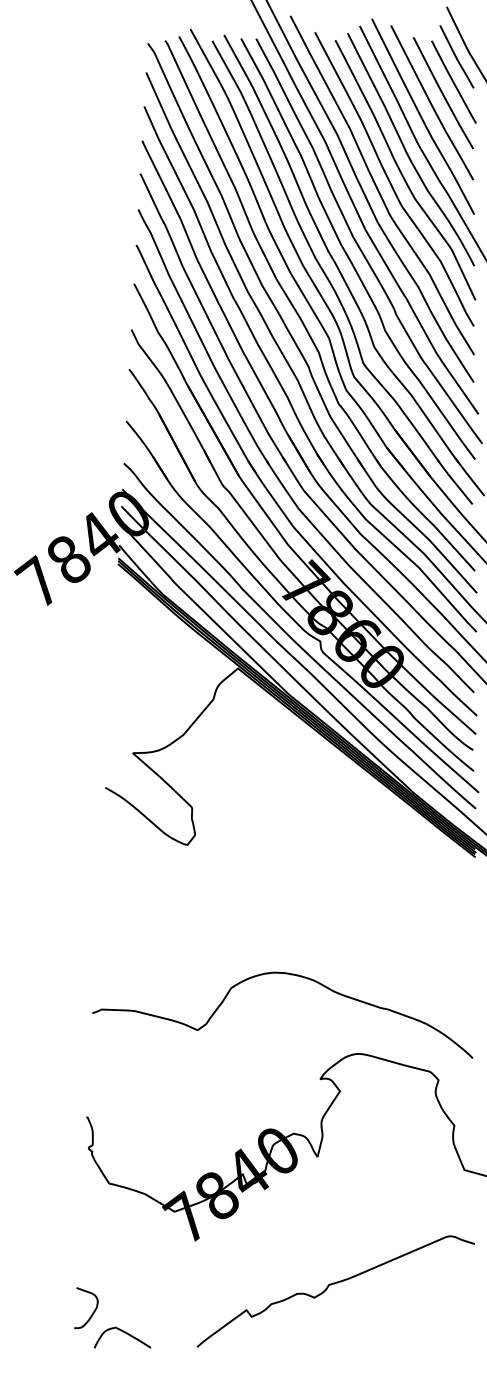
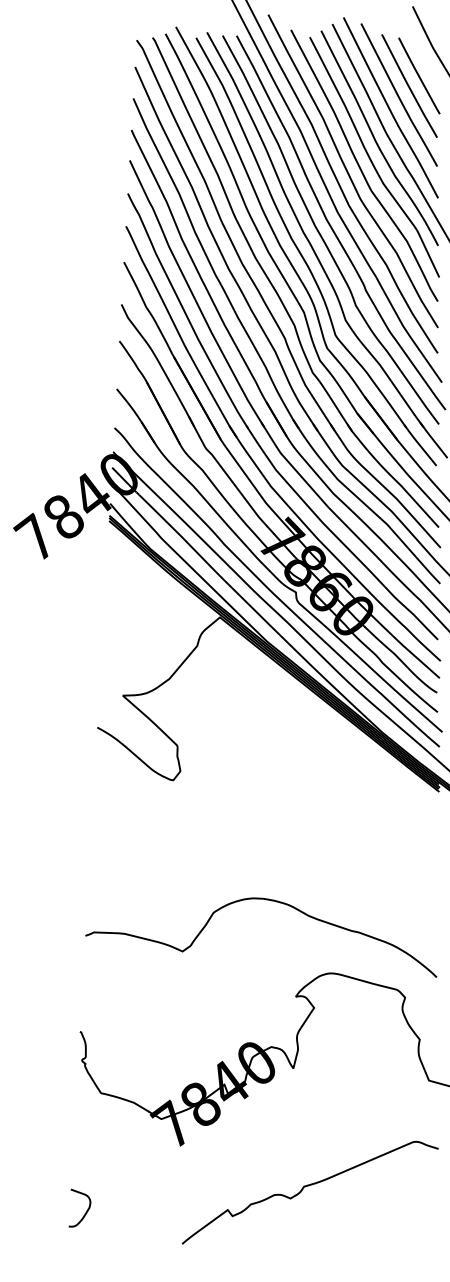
line: (456, 56) -> (421, 52), removed
curve: (124, 1333) -> (115, 1231), removed

